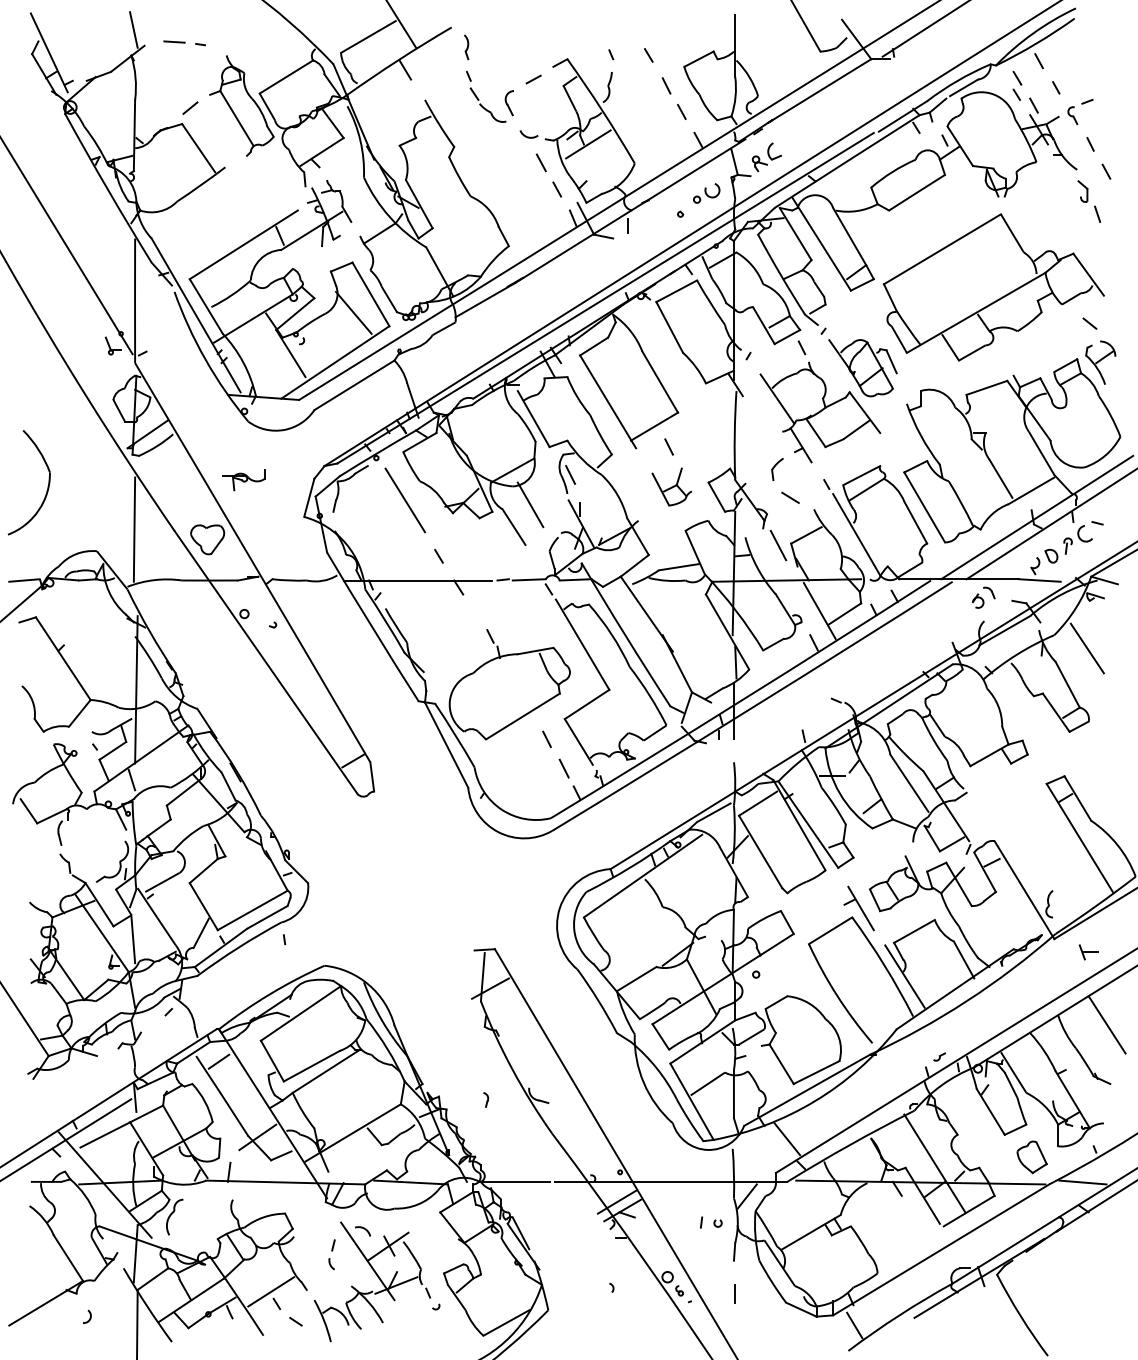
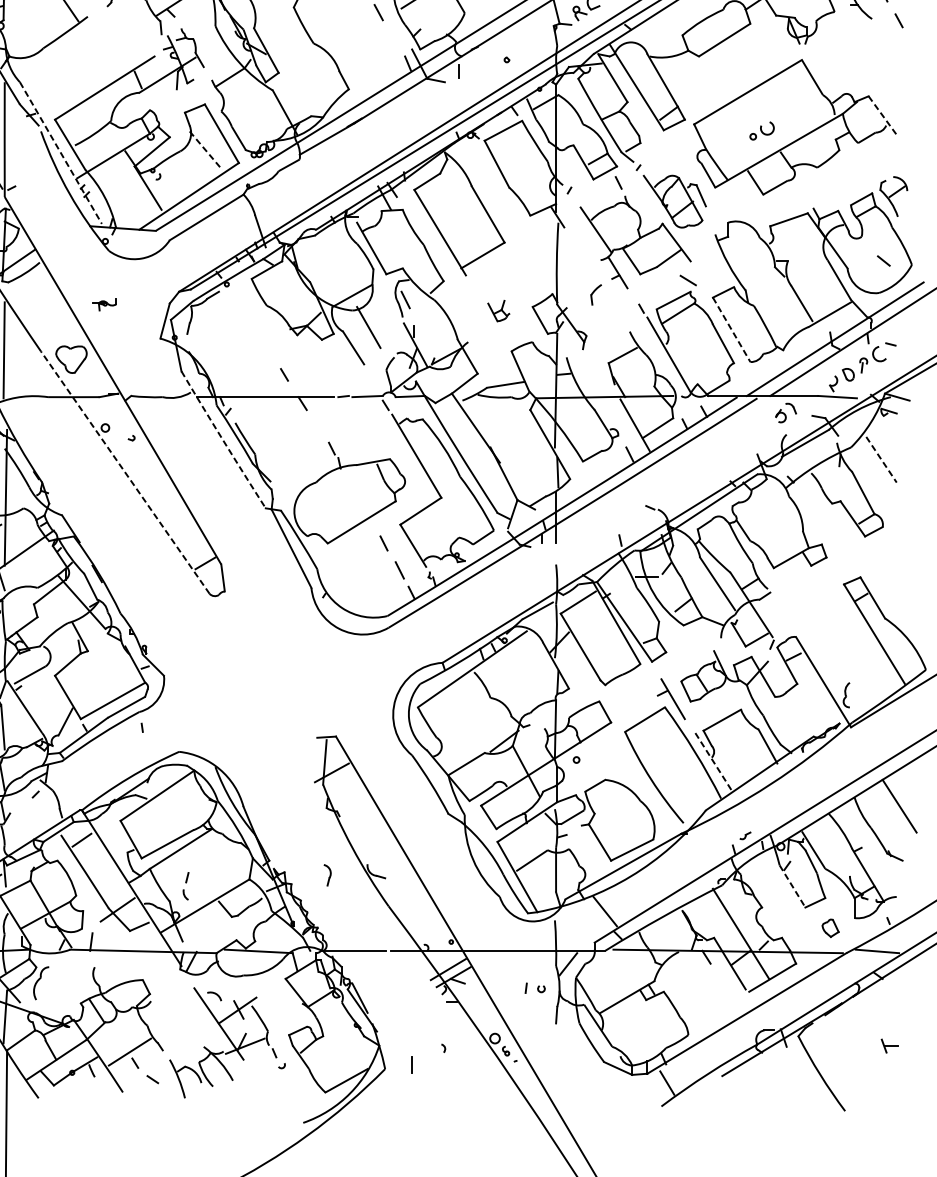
line: (557, 189) -> (393, 37), removed
part: (706, 193) -> (761, 131), moved
part: (1089, 201) -> (883, 48), removed
line: (1088, 274) -> (882, 115), solid -> dashed
line: (353, 312) -> (205, 150), solid -> dashed
line: (196, 315) -> (61, 153), solid -> dashed
line: (1089, 323) -> (883, 260), moved
line: (668, 446) -> (495, 273), removed
part: (243, 480) -> (104, 305), size x0.6
part: (671, 486) -> (498, 310), size x0.6
line: (790, 497) -> (688, 280), moved
line: (405, 500) -> (253, 323), removed
line: (924, 507) -> (731, 329), solid -> dashed
line: (778, 545) -> (597, 364), removed
arc: (372, 627) -> (223, 440), solid -> dashed
line: (1087, 648) -> (881, 459), solid -> dashed
line: (265, 662) -> (124, 472), solid -> dashed
part: (1088, 952) -> (889, 1046), moved
line: (904, 976) -> (713, 761), solid -> dashed
part: (486, 1099) -> (328, 874), size x1.6
line: (990, 1111) -> (792, 886), solid -> dashed
part: (1031, 1157) -> (830, 928), size x0.6
part: (331, 1254) -> (185, 886), moved
line: (734, 1293) -> (411, 1064), moved

